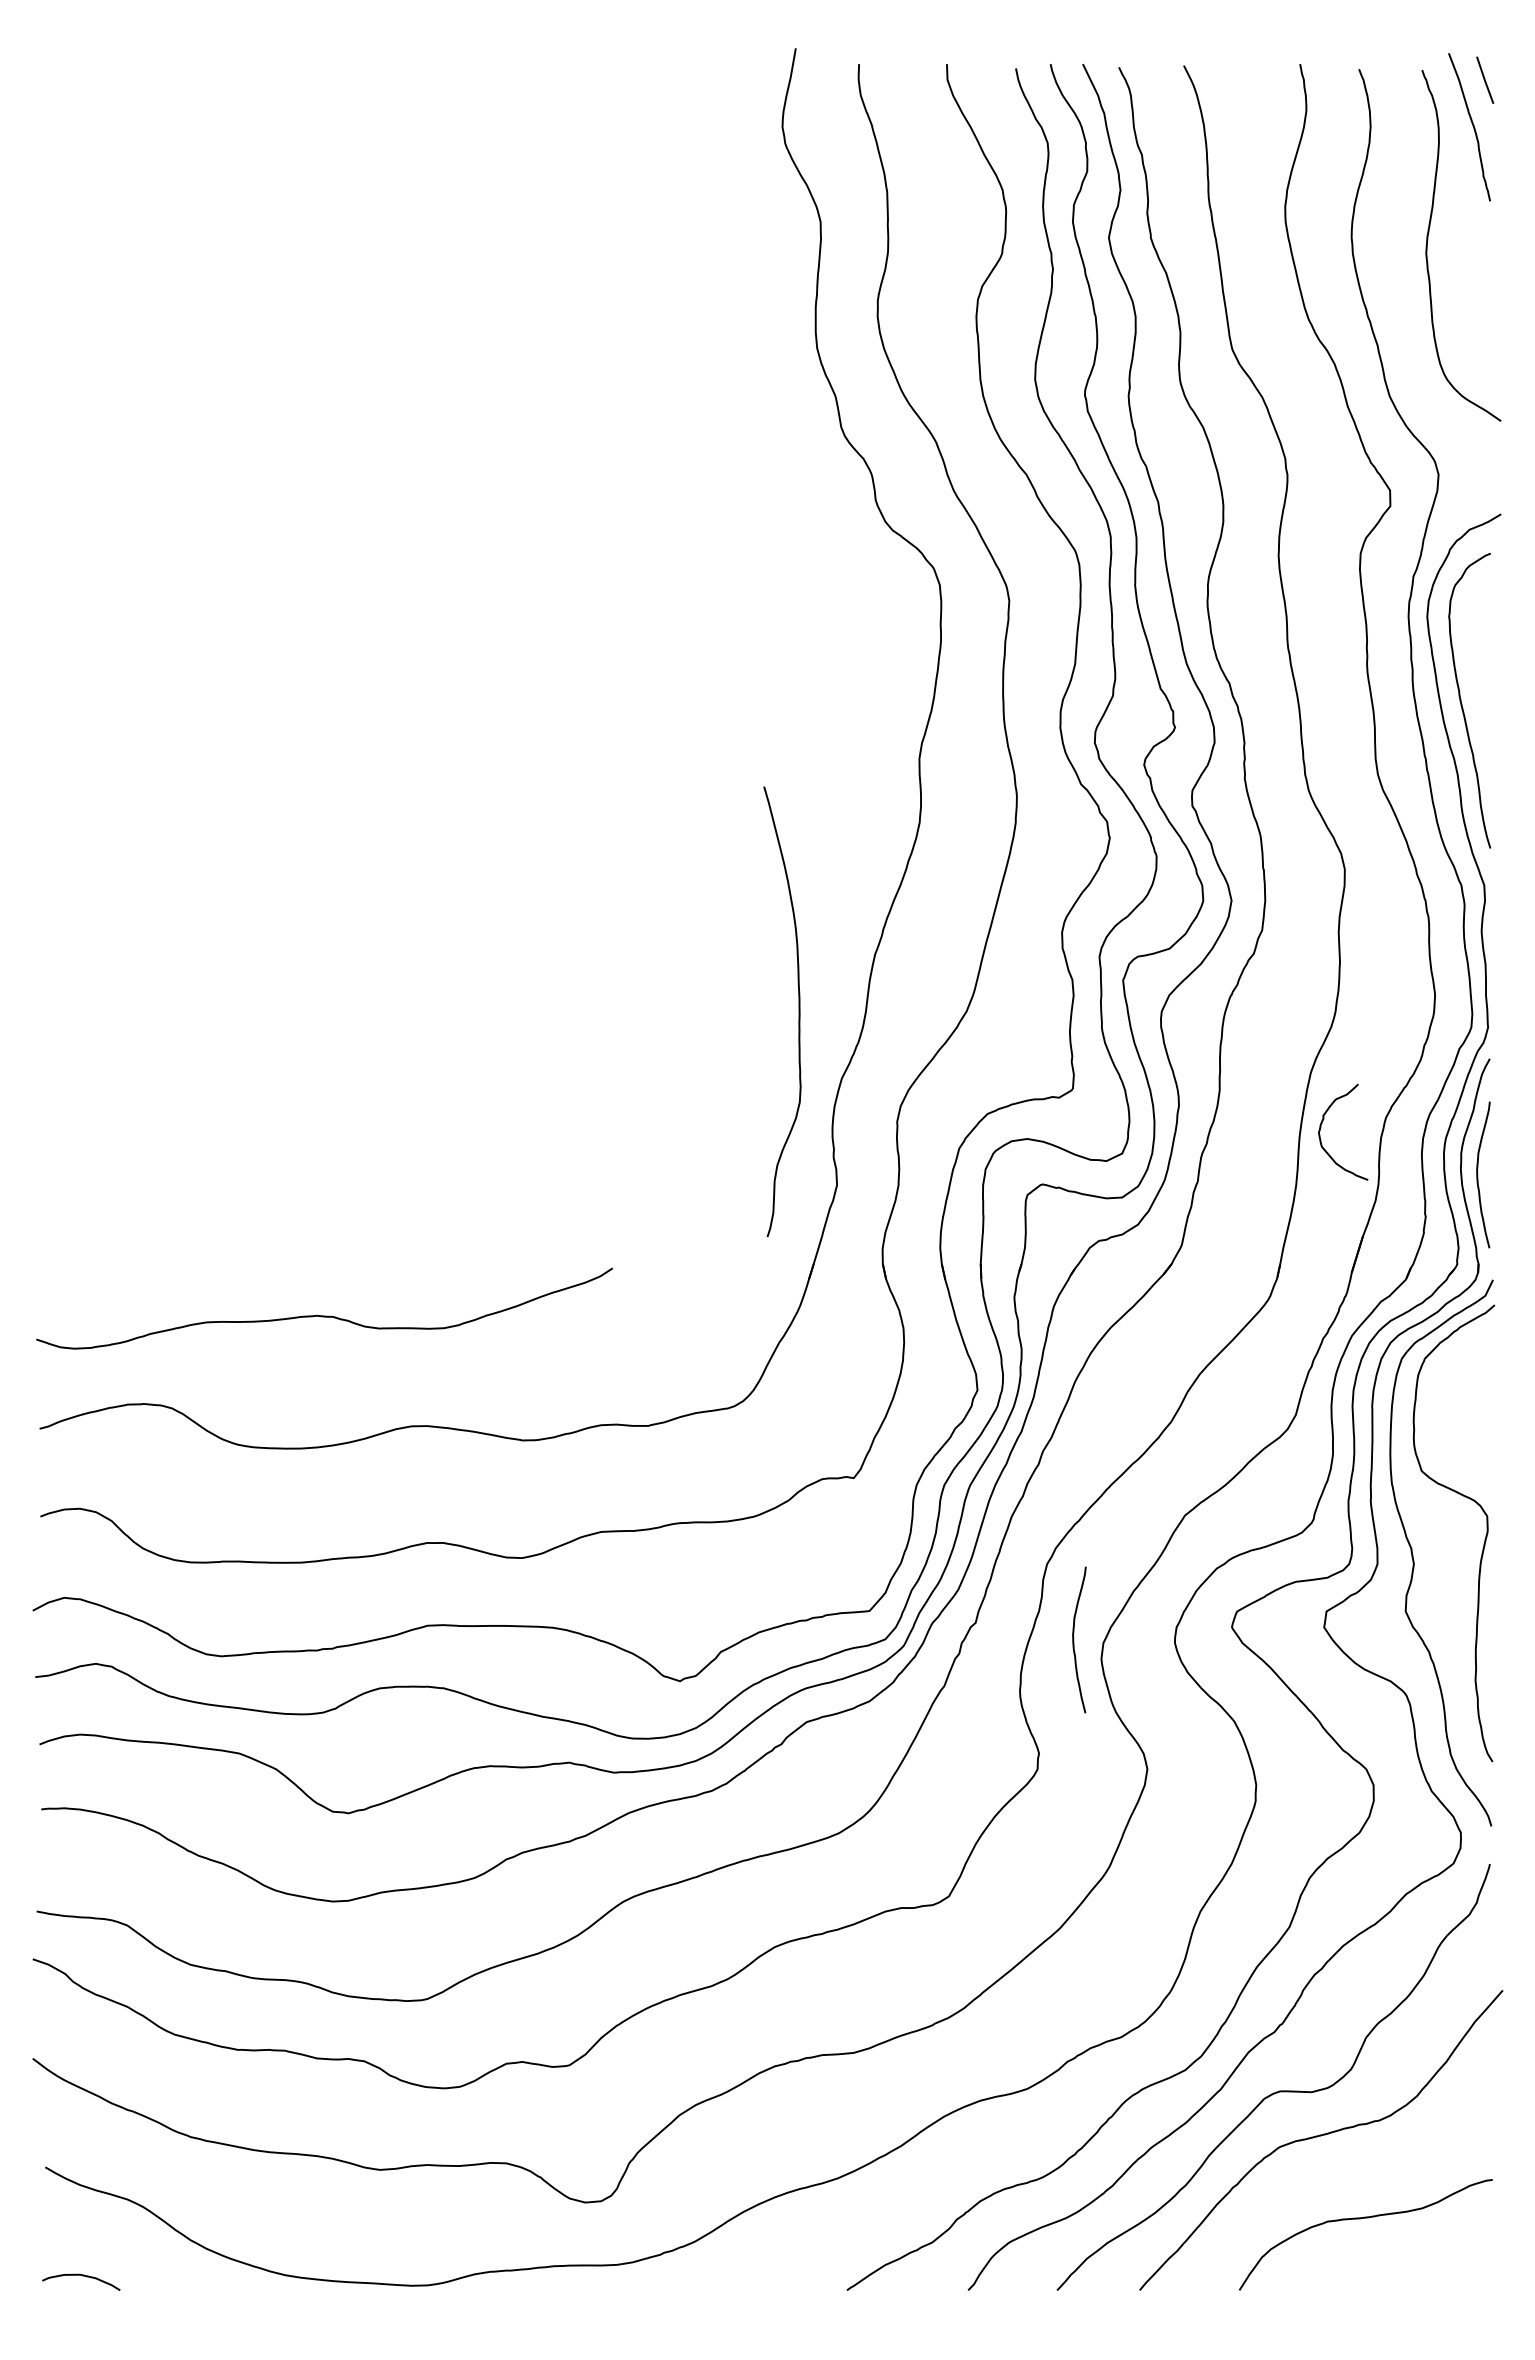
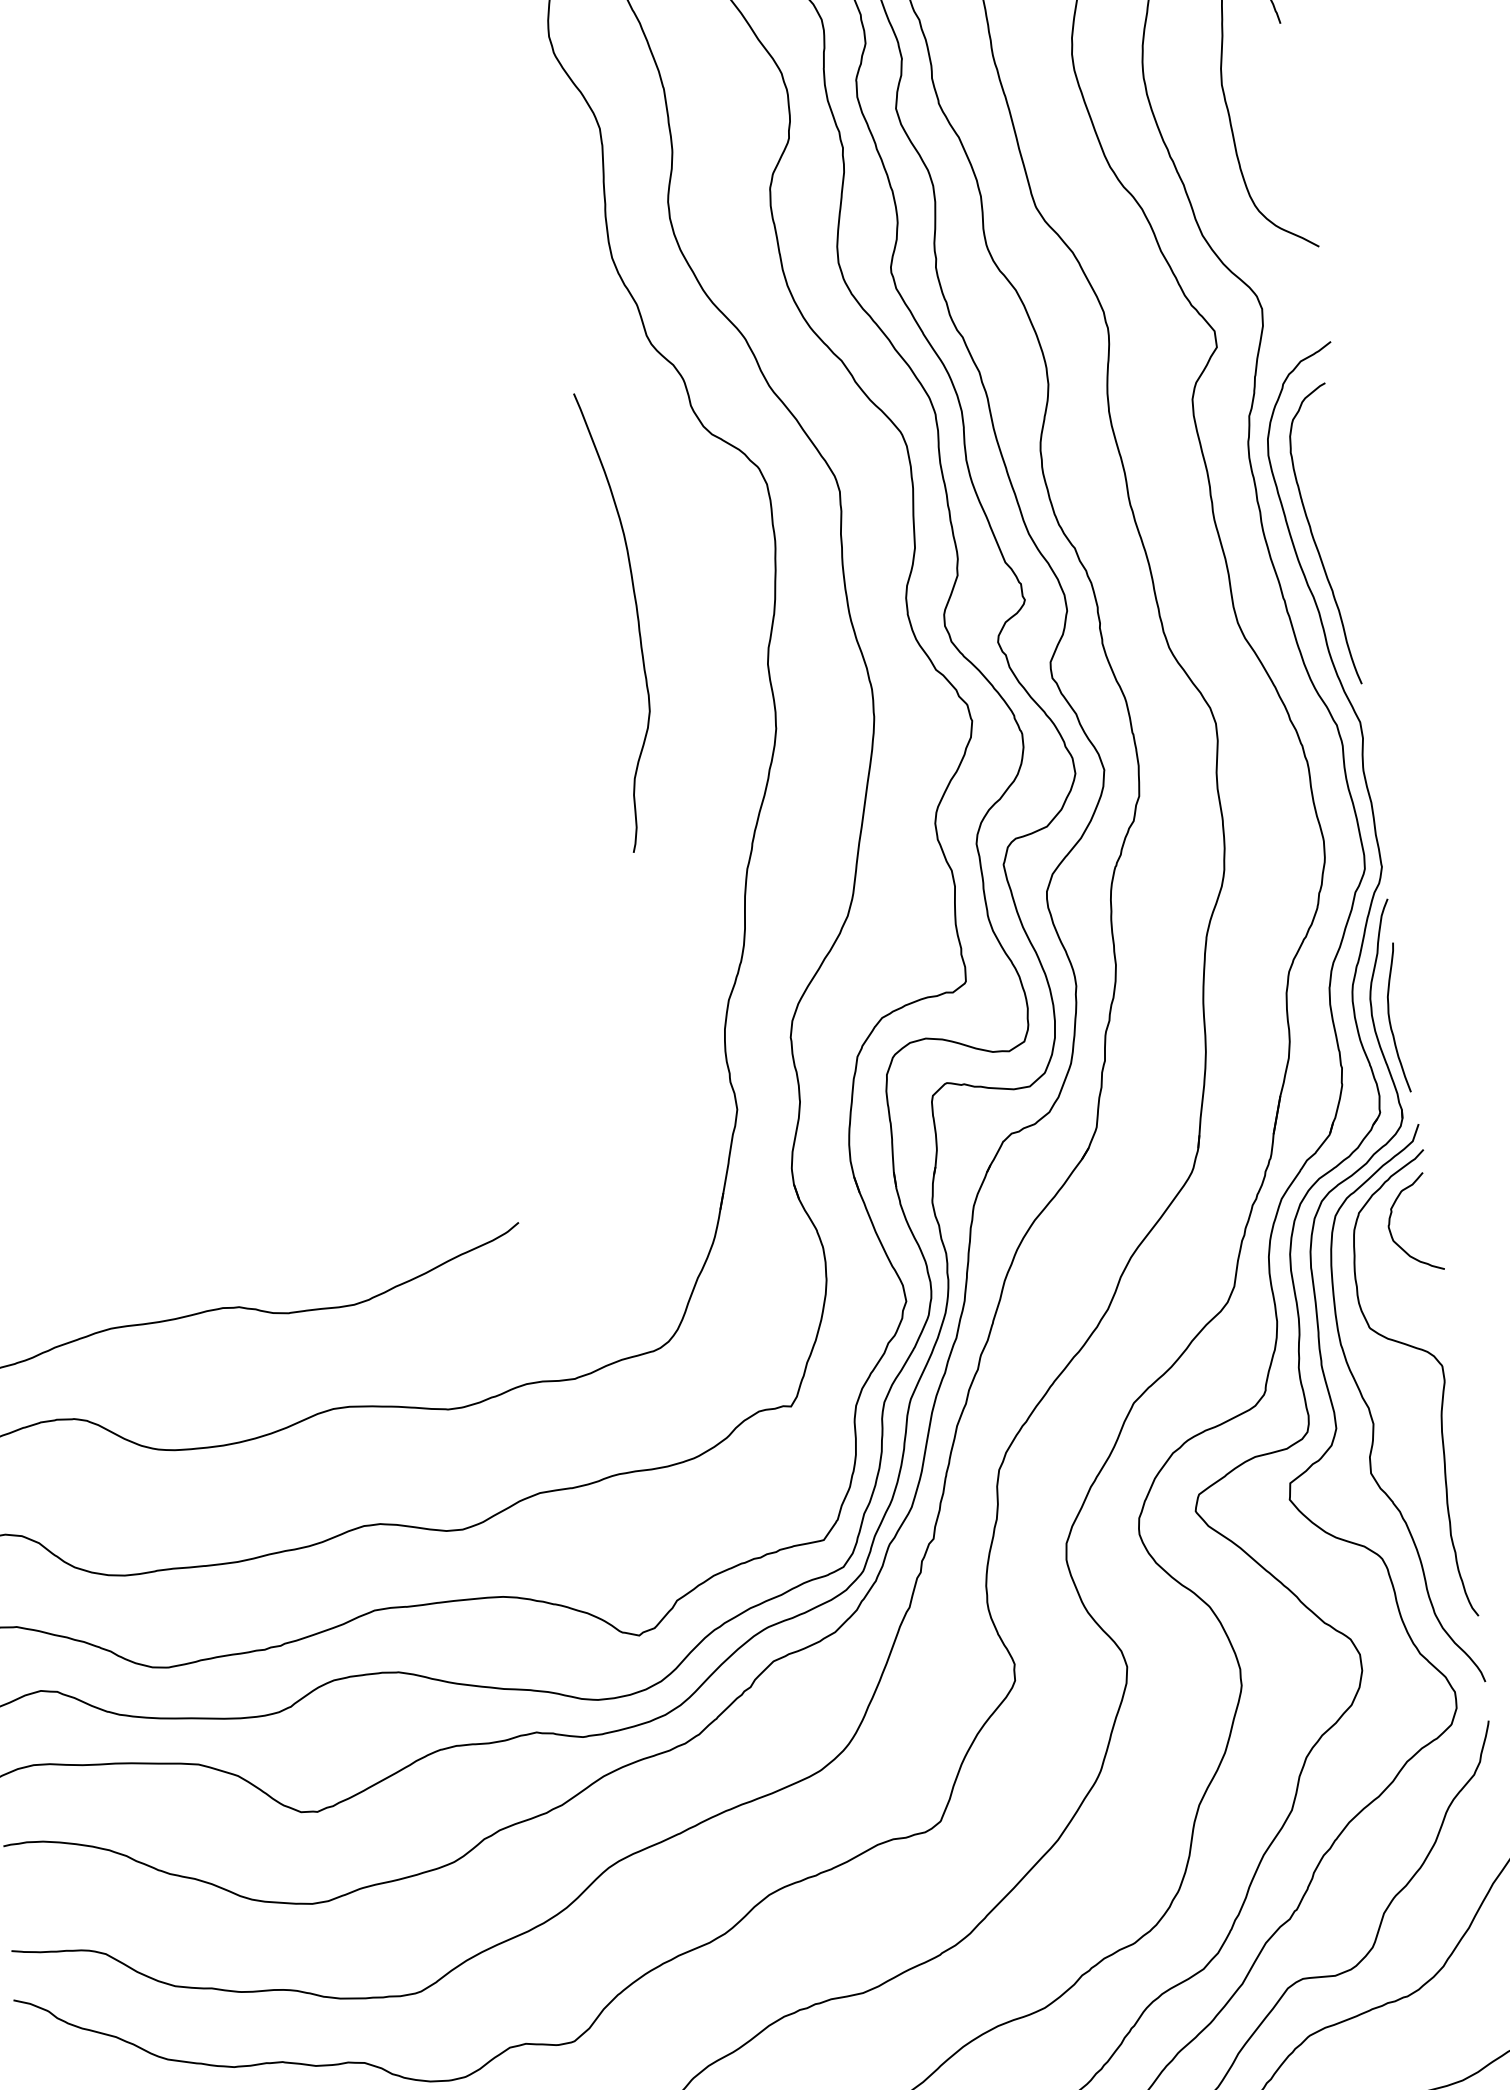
curve: (798, 1011) -> (637, 618), moved
curve: (1323, 1121) -> (1391, 1214), moved
curve: (1074, 1639) -> (1036, 1543), removed

